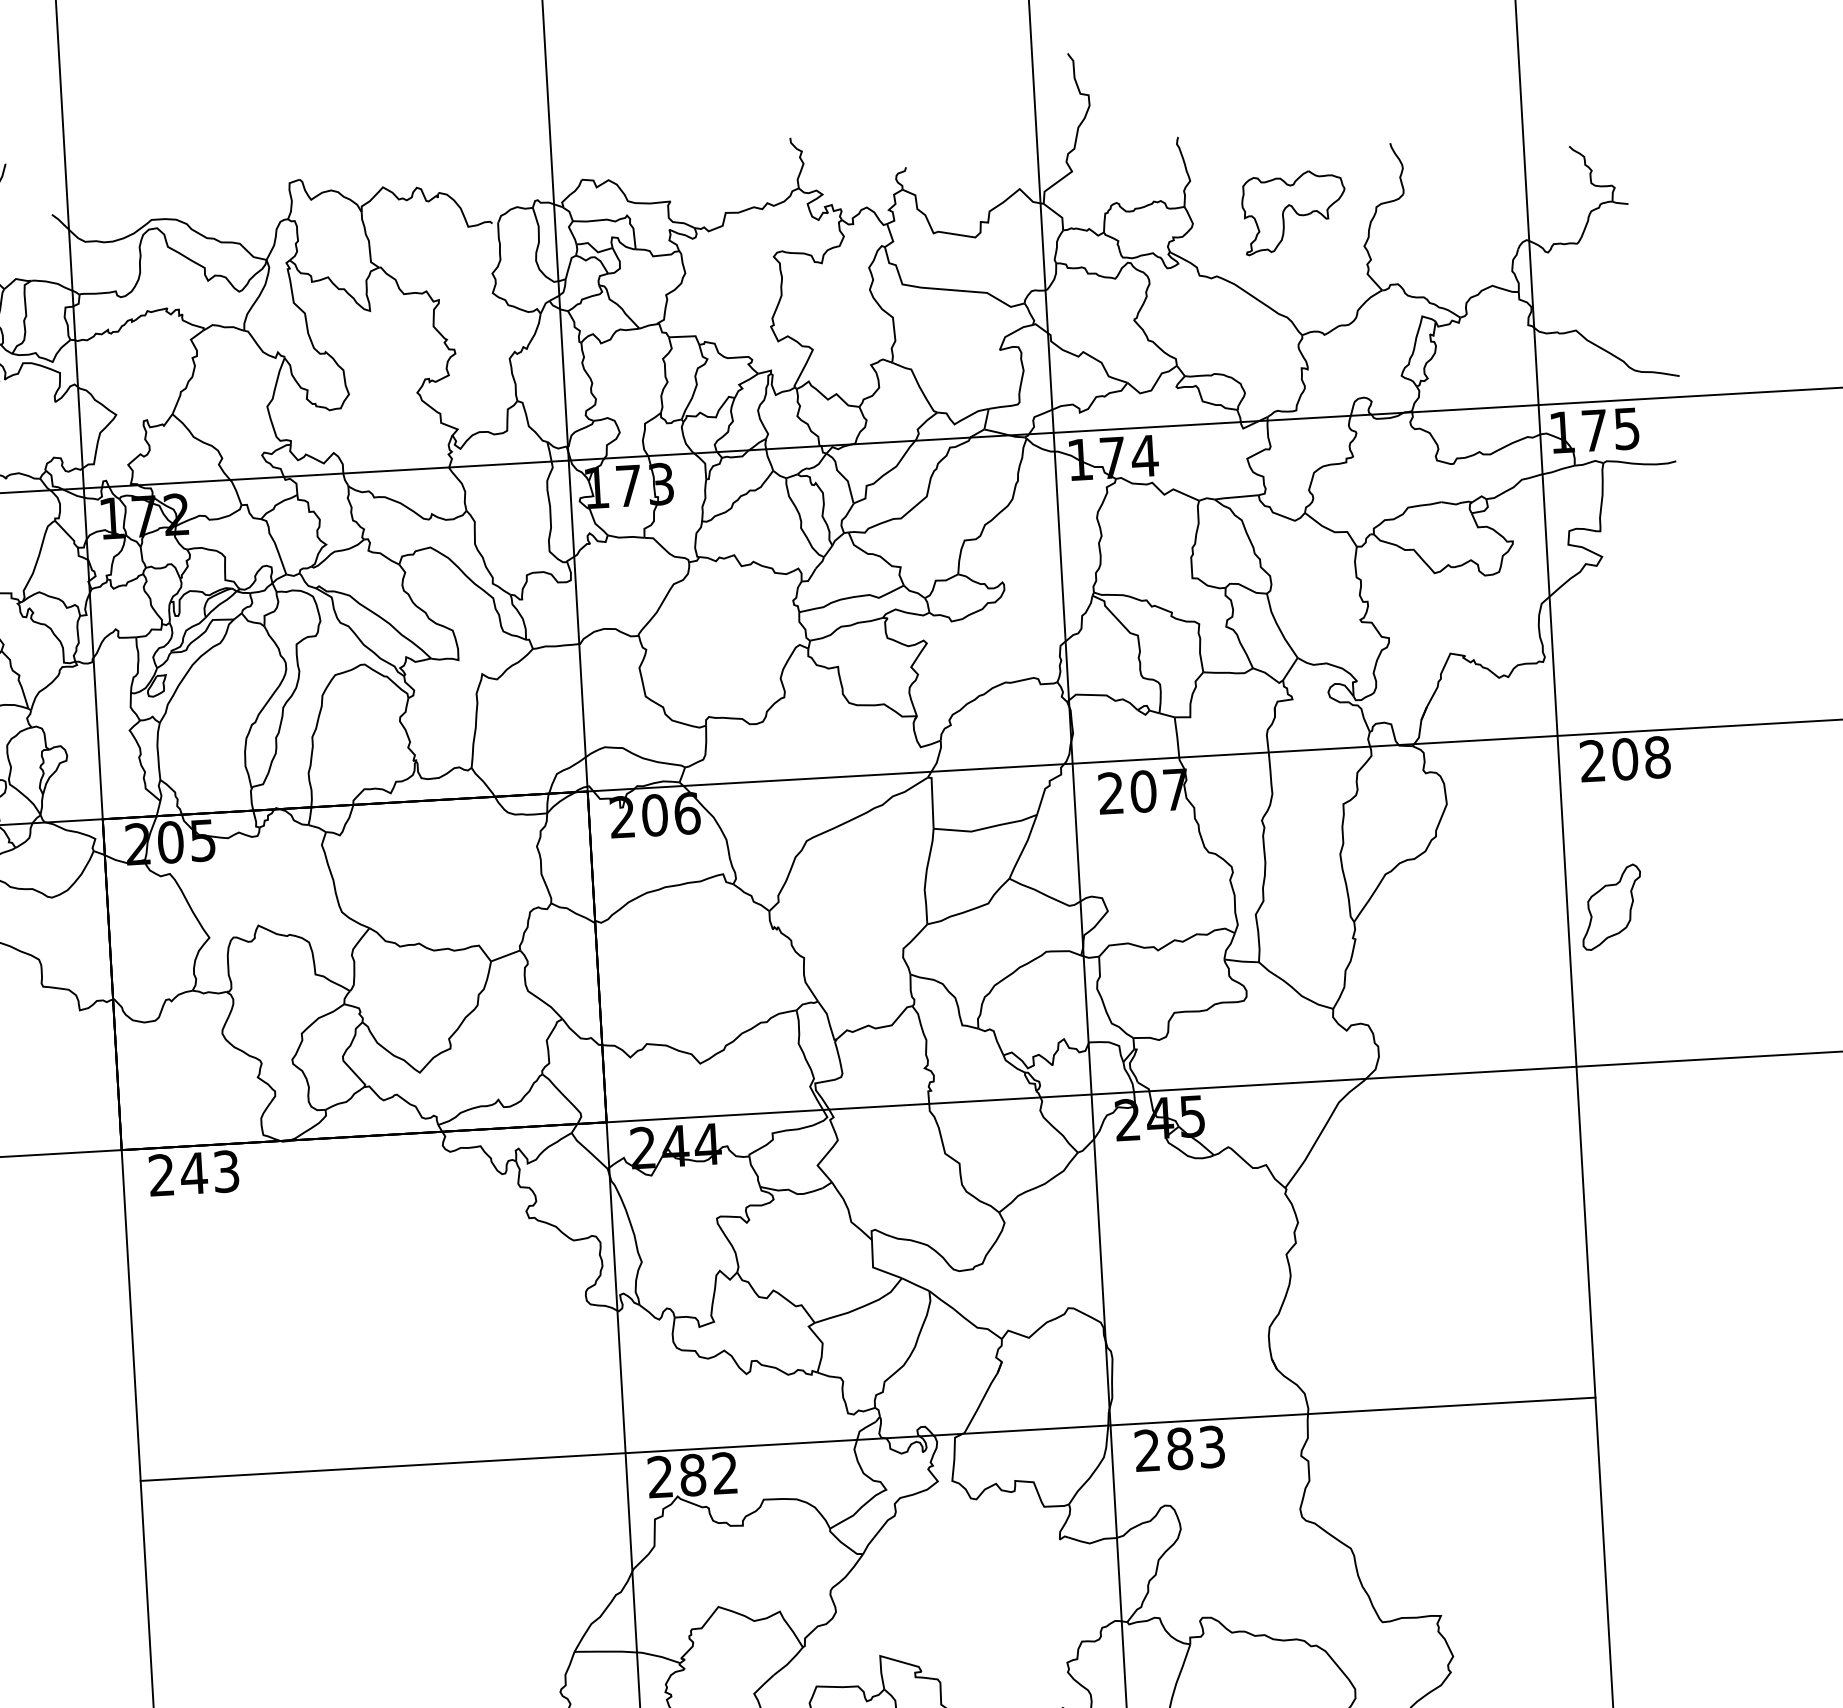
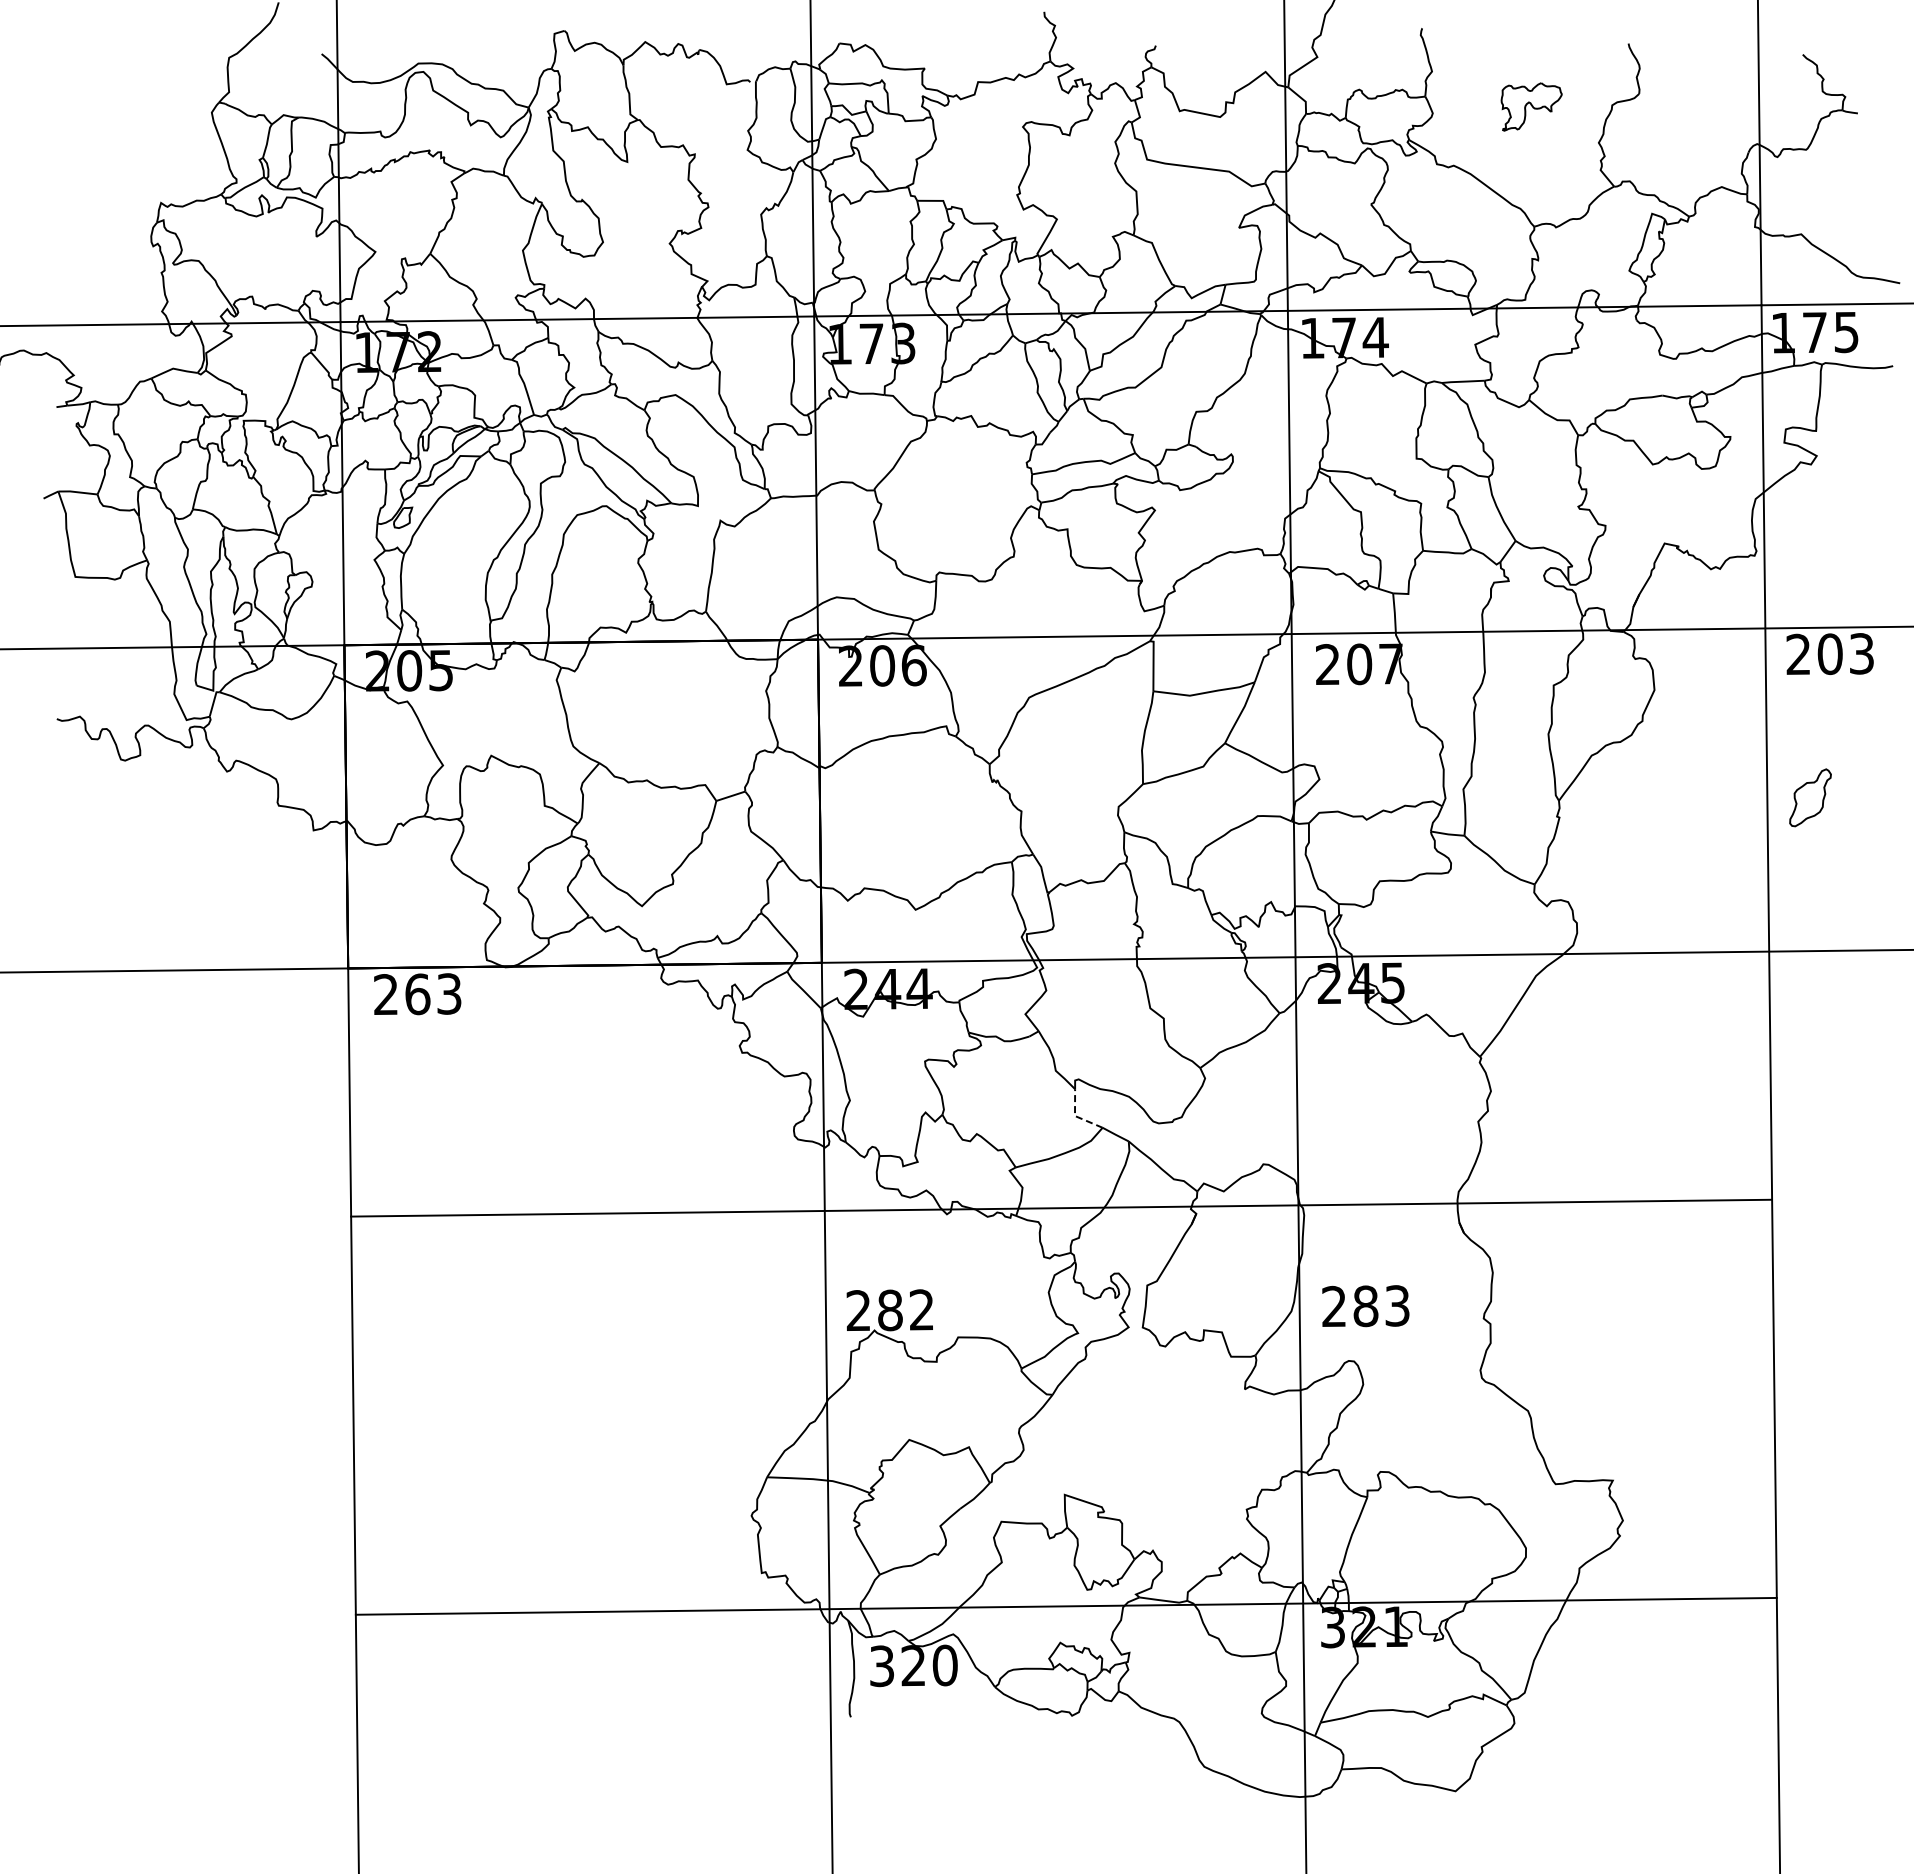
part: (1293, 212) -> (1531, 106), size x0.6
text: (1657, 757) -> (1861, 653), 208 -> 203
part: (1611, 906) -> (1810, 797), size x0.7
text: (193, 1173) -> (417, 994), 243 -> 263
line: (873, 1267) -> (1075, 1116), solid -> dashed
line: (868, 1438) -> (1061, 1207), moved

